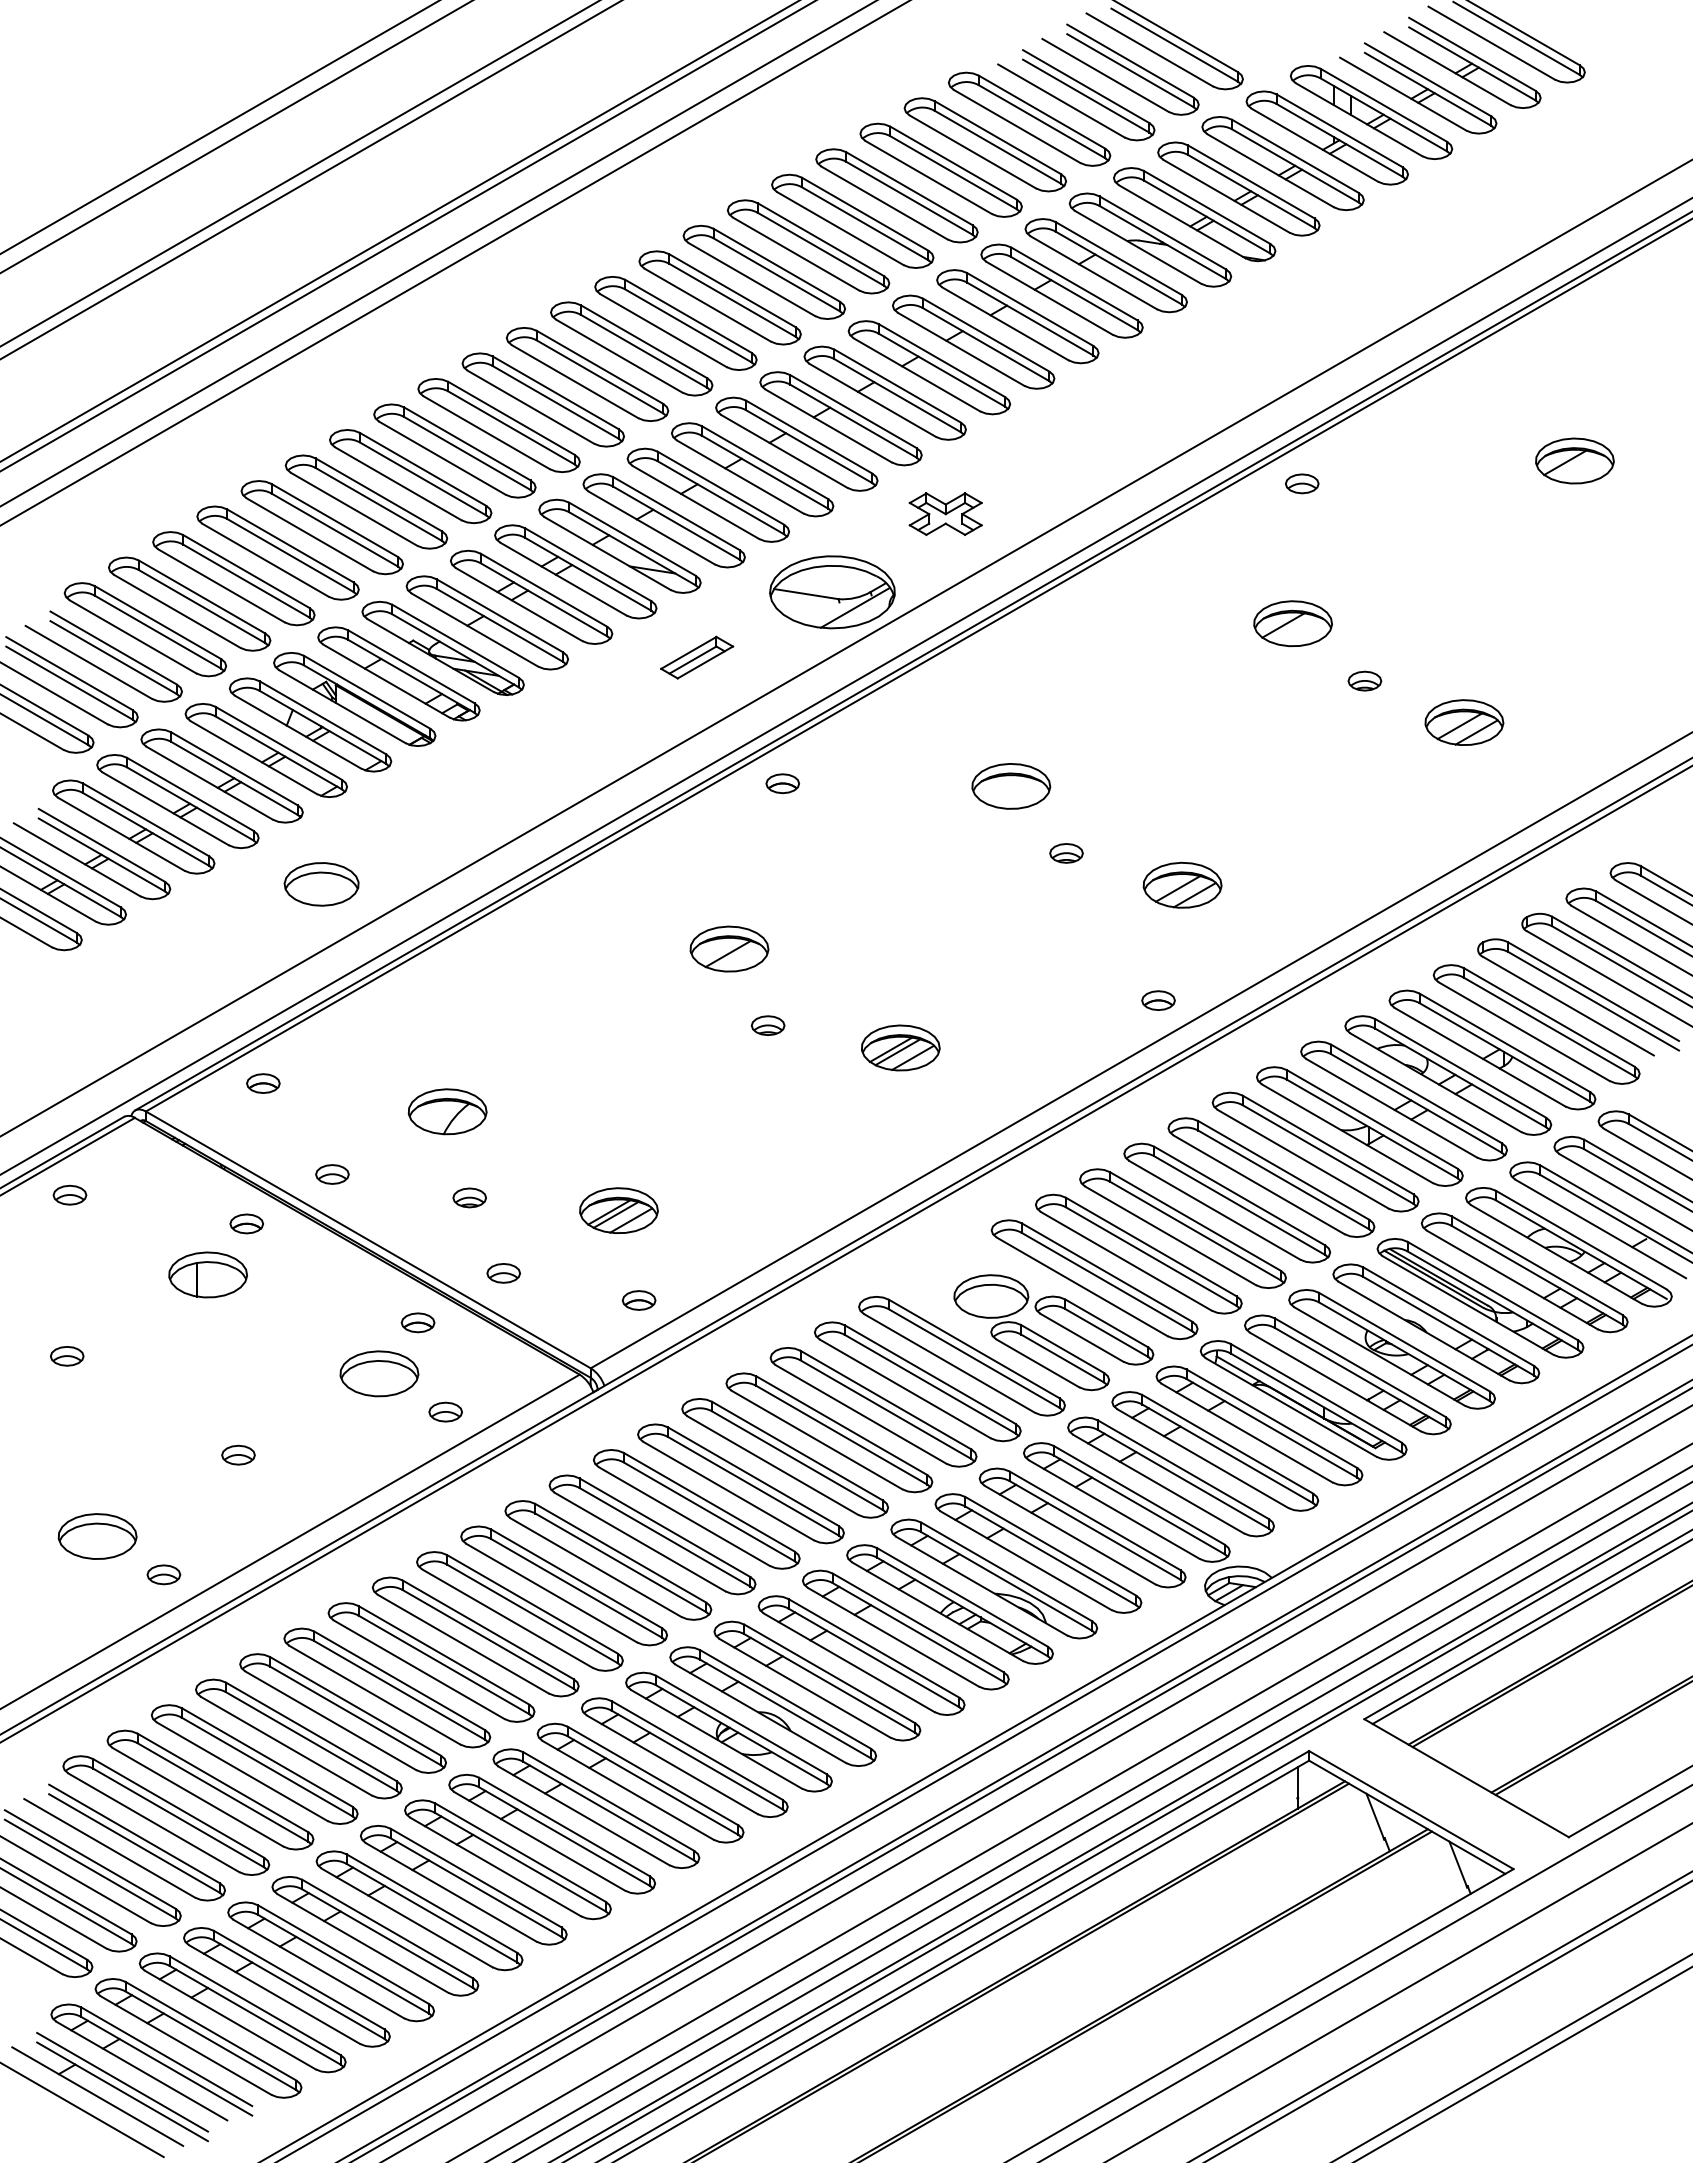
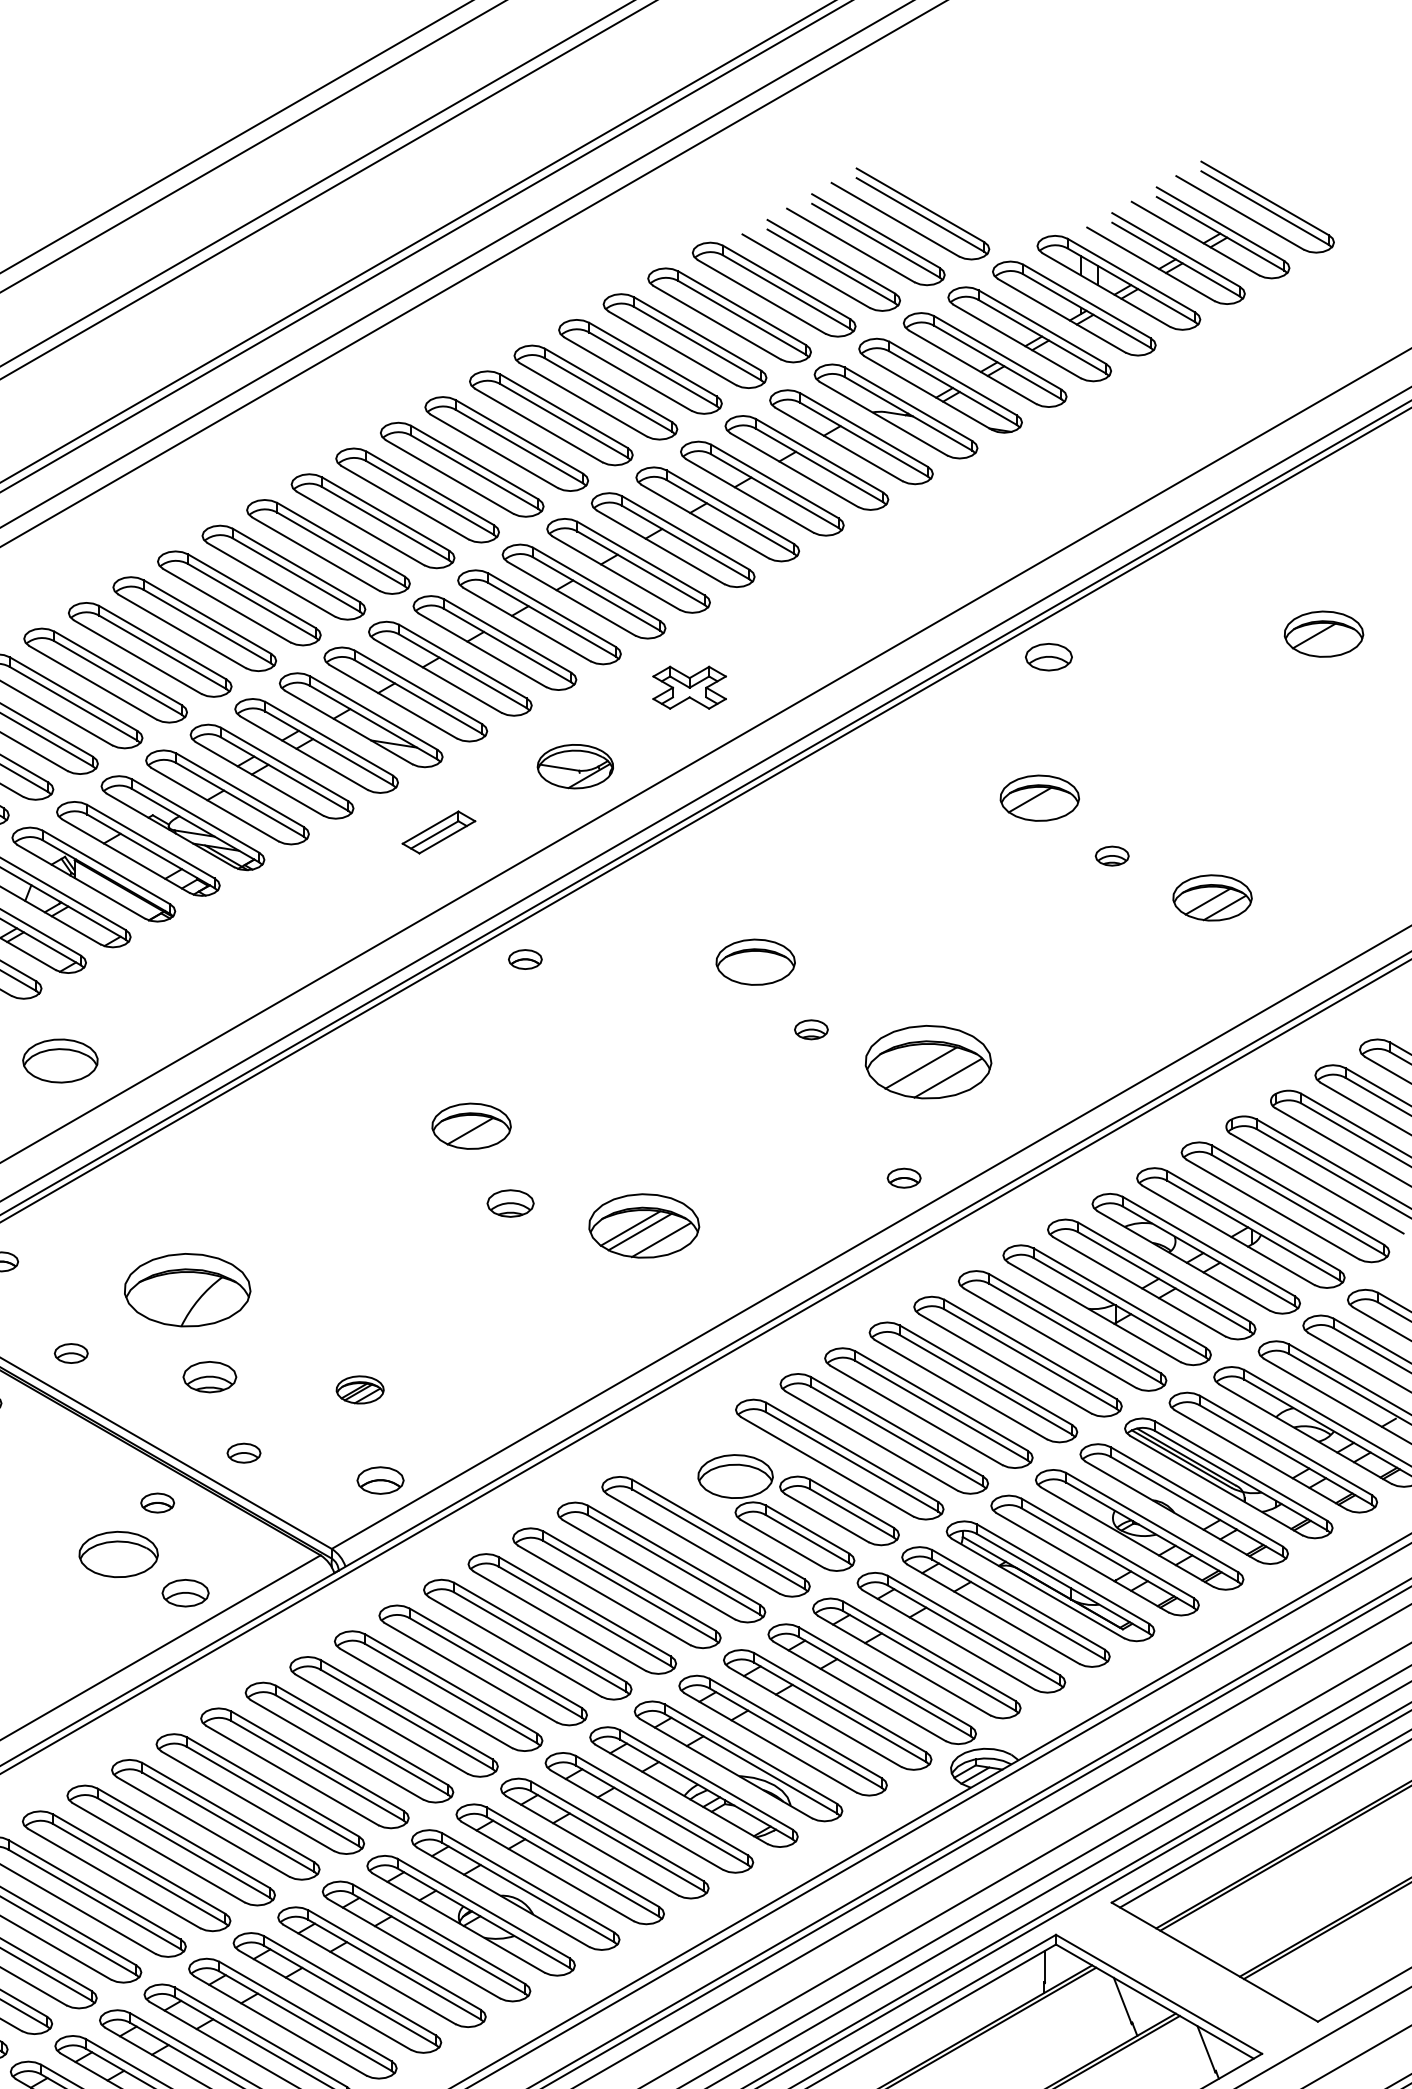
part: (1302, 483) -> (1049, 656), size x1.4
part: (832, 592) -> (575, 766), size x0.6
part: (1182, 884) -> (928, 1061), size x1.6
part: (767, 1025) -> (509, 1203), size x1.4
part: (900, 1047) -> (644, 1225), size x1.4
part: (447, 1111) -> (187, 1290), size x1.6
part: (469, 1197) -> (209, 1376), size x1.6
part: (618, 1210) -> (359, 1389), size x0.6
part: (638, 1300) -> (379, 1480), size x1.4
part: (445, 1411) -> (185, 1592), size x1.4

